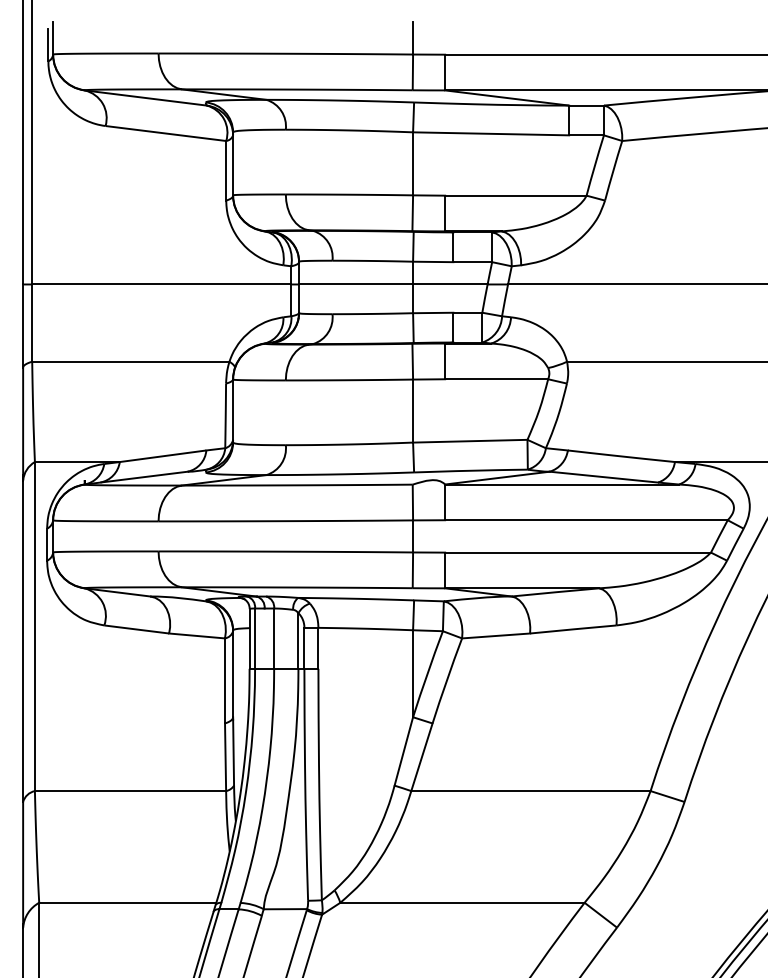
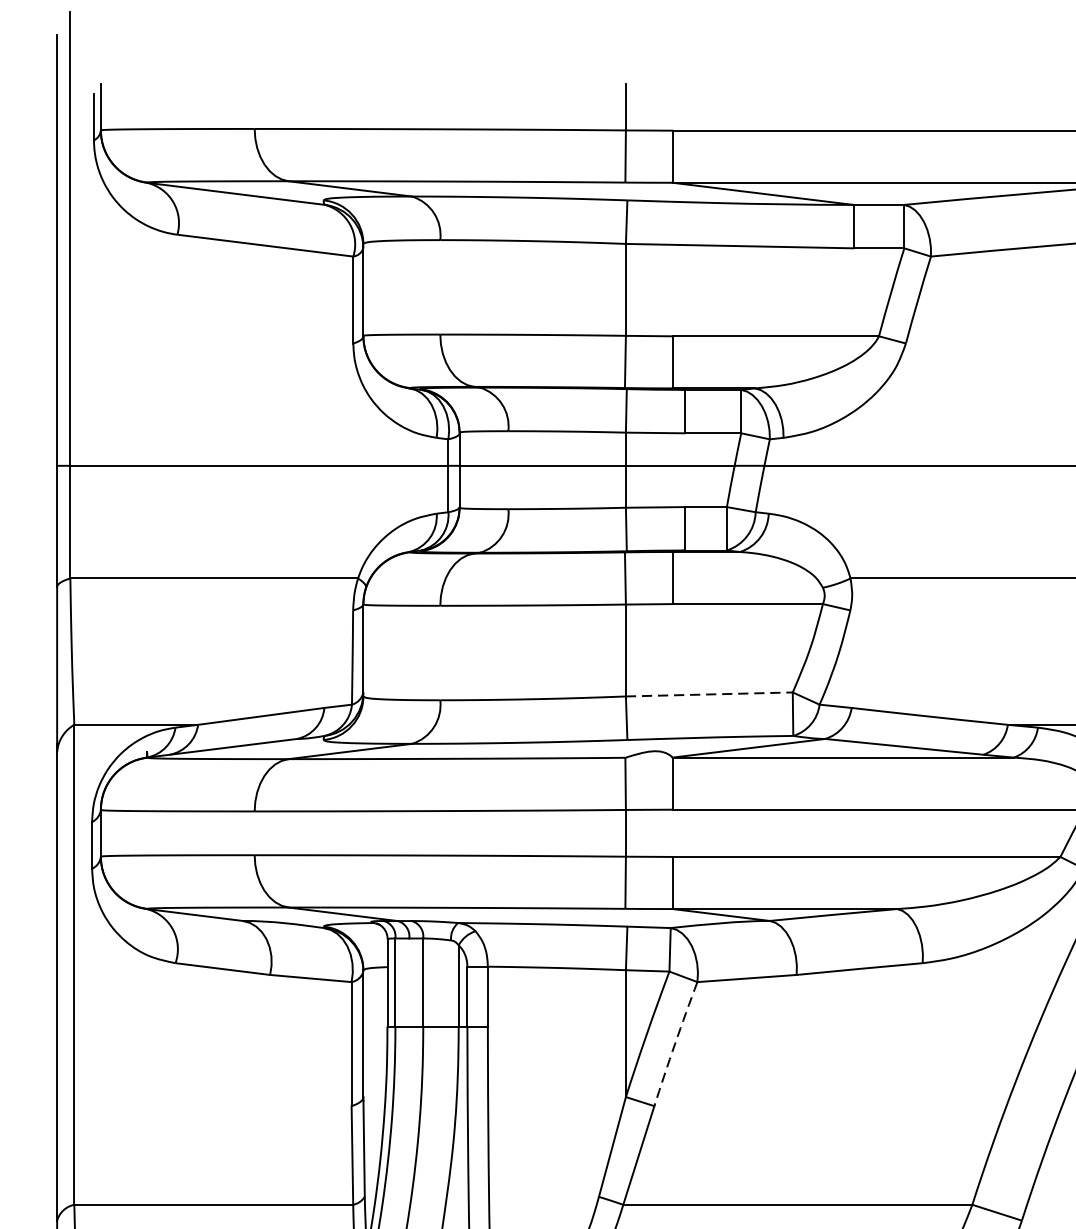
line: (470, 441) -> (709, 694), solid -> dashed
arc: (446, 680) -> (674, 1043), solid -> dashed

